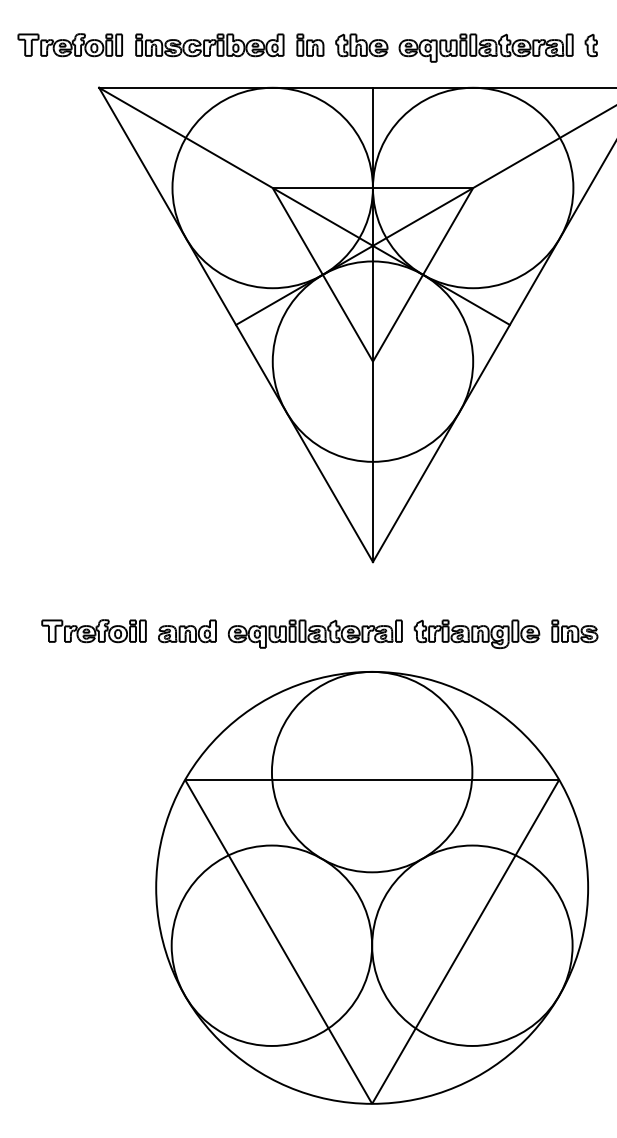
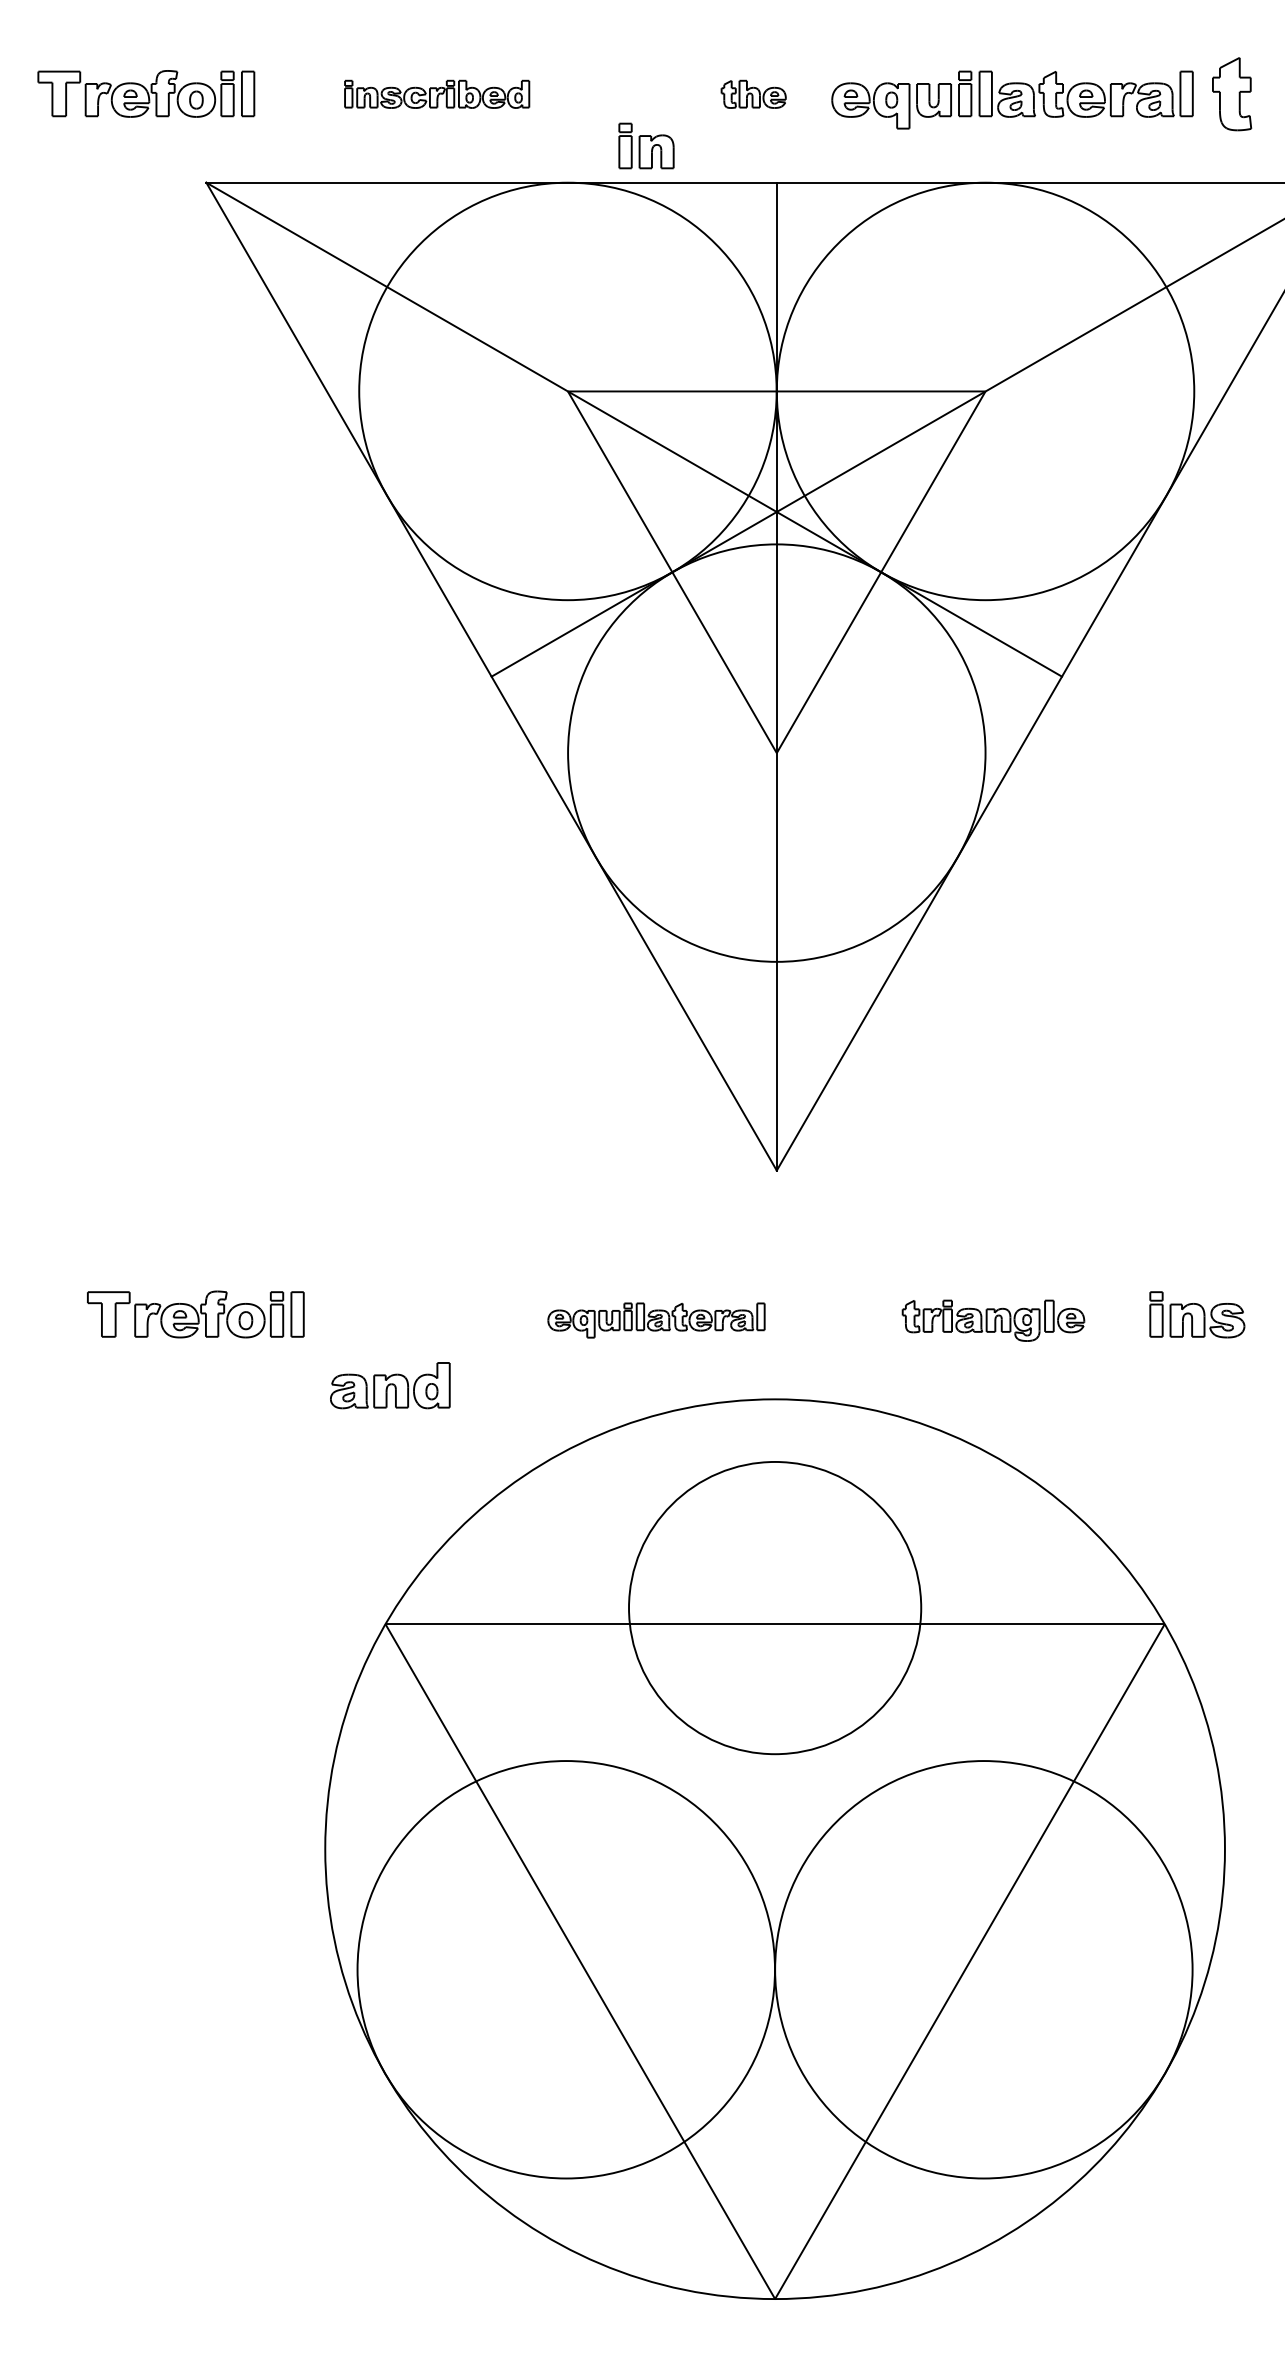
part: (310, 44) -> (646, 144), moved
part: (209, 45) -> (436, 94), size x0.6
part: (361, 45) -> (752, 94), size x0.6
part: (590, 45) -> (1229, 94), size x1.6
part: (187, 631) -> (390, 1385), moved
part: (314, 633) -> (654, 1319), size x0.6
part: (476, 633) -> (992, 1319), size x0.7
circle: (371, 771) -> (773, 1606), size x0.7

